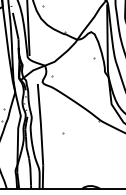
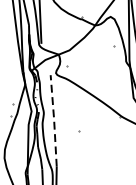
line: (40, 123) -> (53, 119), solid -> dashed

